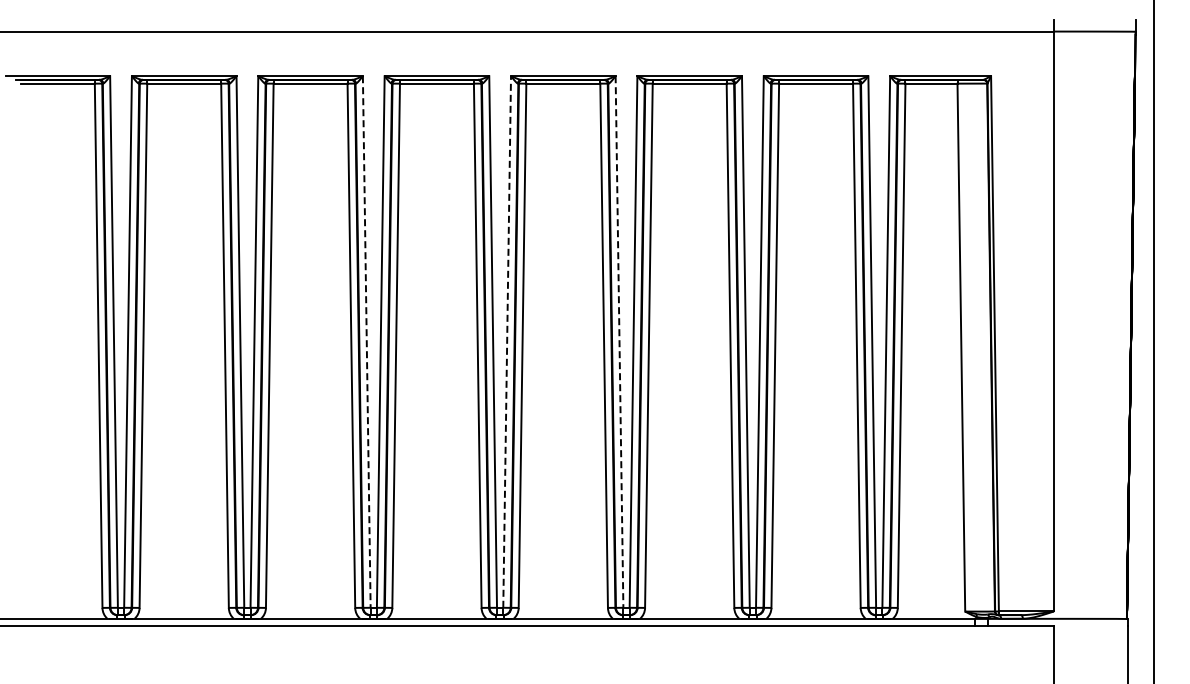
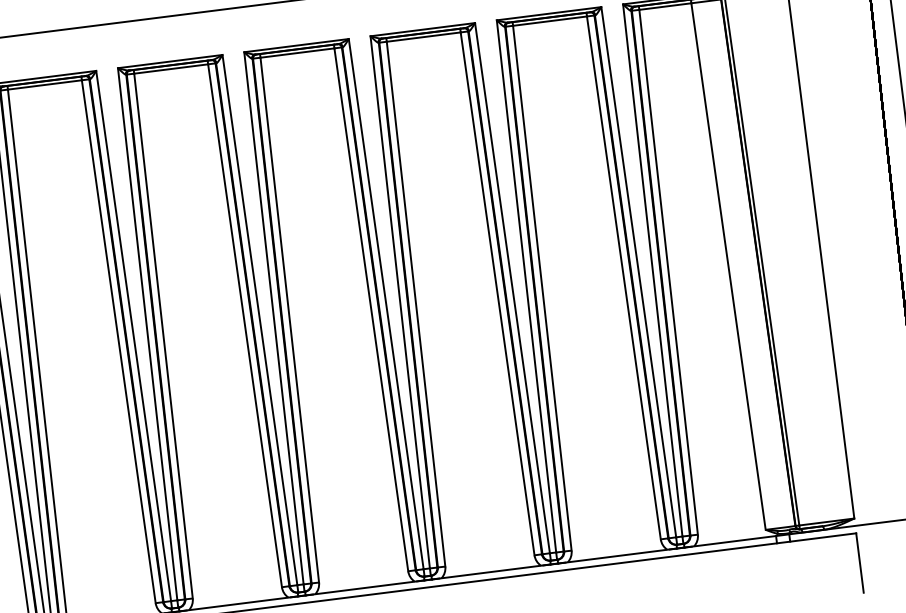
line: (366, 342) -> (133, 336), dashed -> solid
line: (507, 342) -> (274, 318), dashed -> solid
line: (619, 342) -> (386, 304), dashed -> solid

